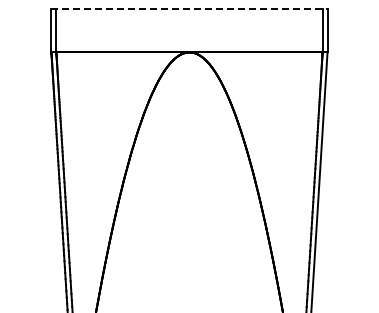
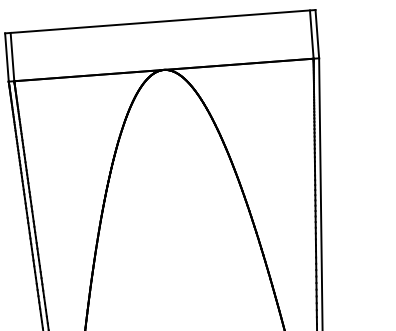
line: (189, 9) -> (160, 21), dashed -> solid

